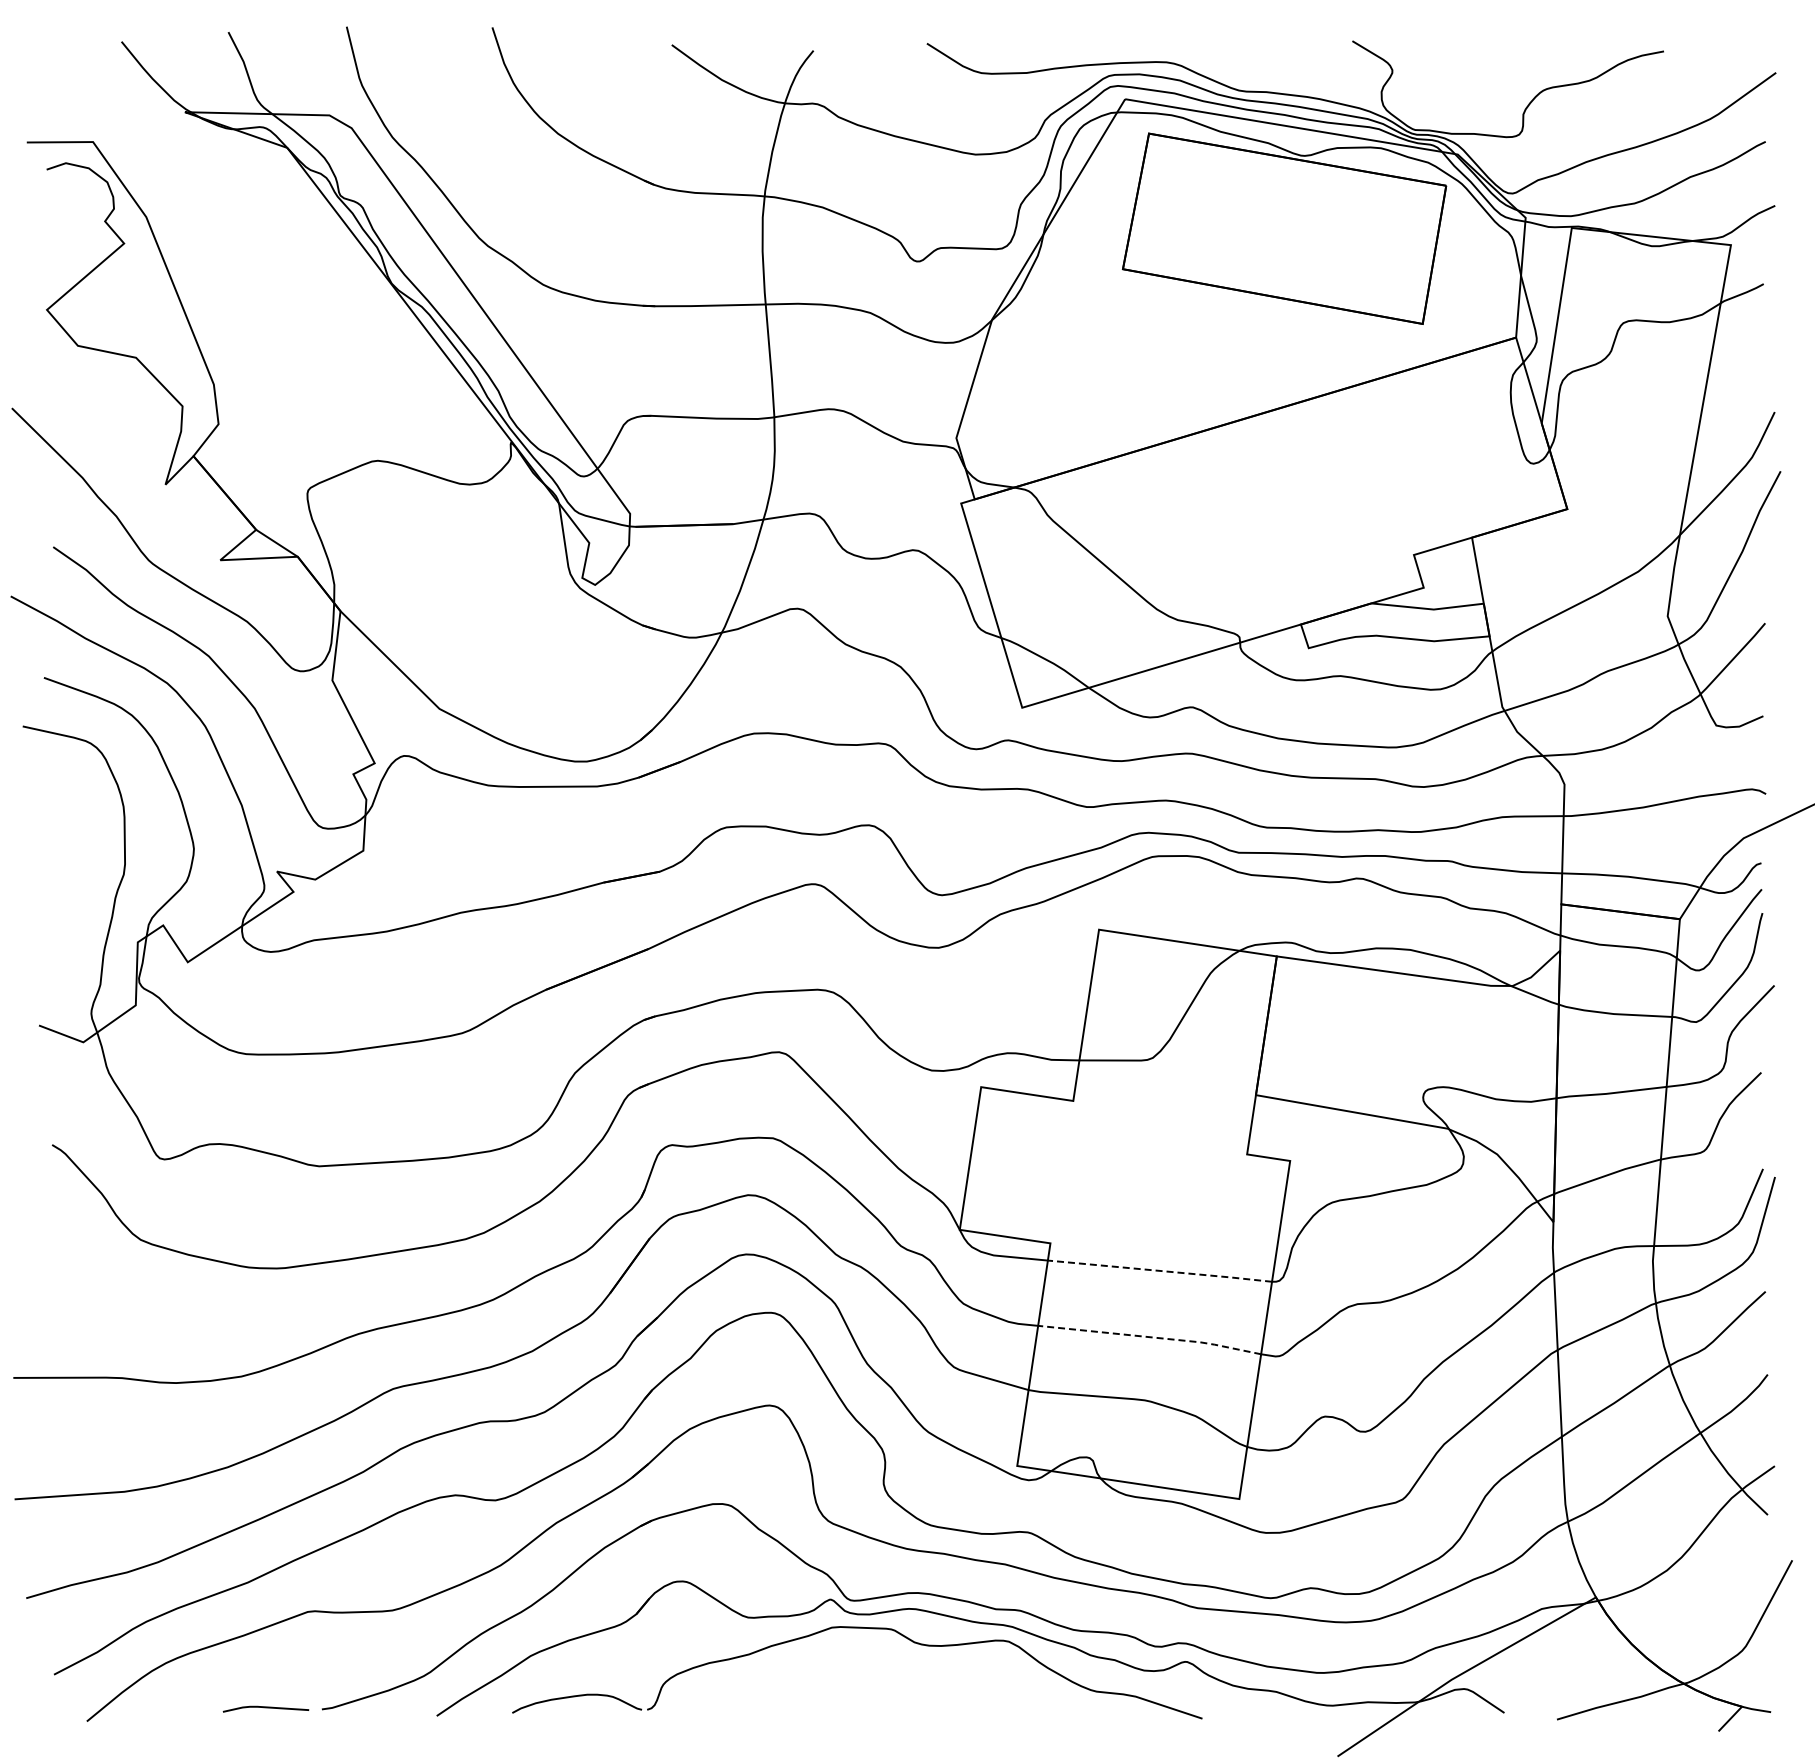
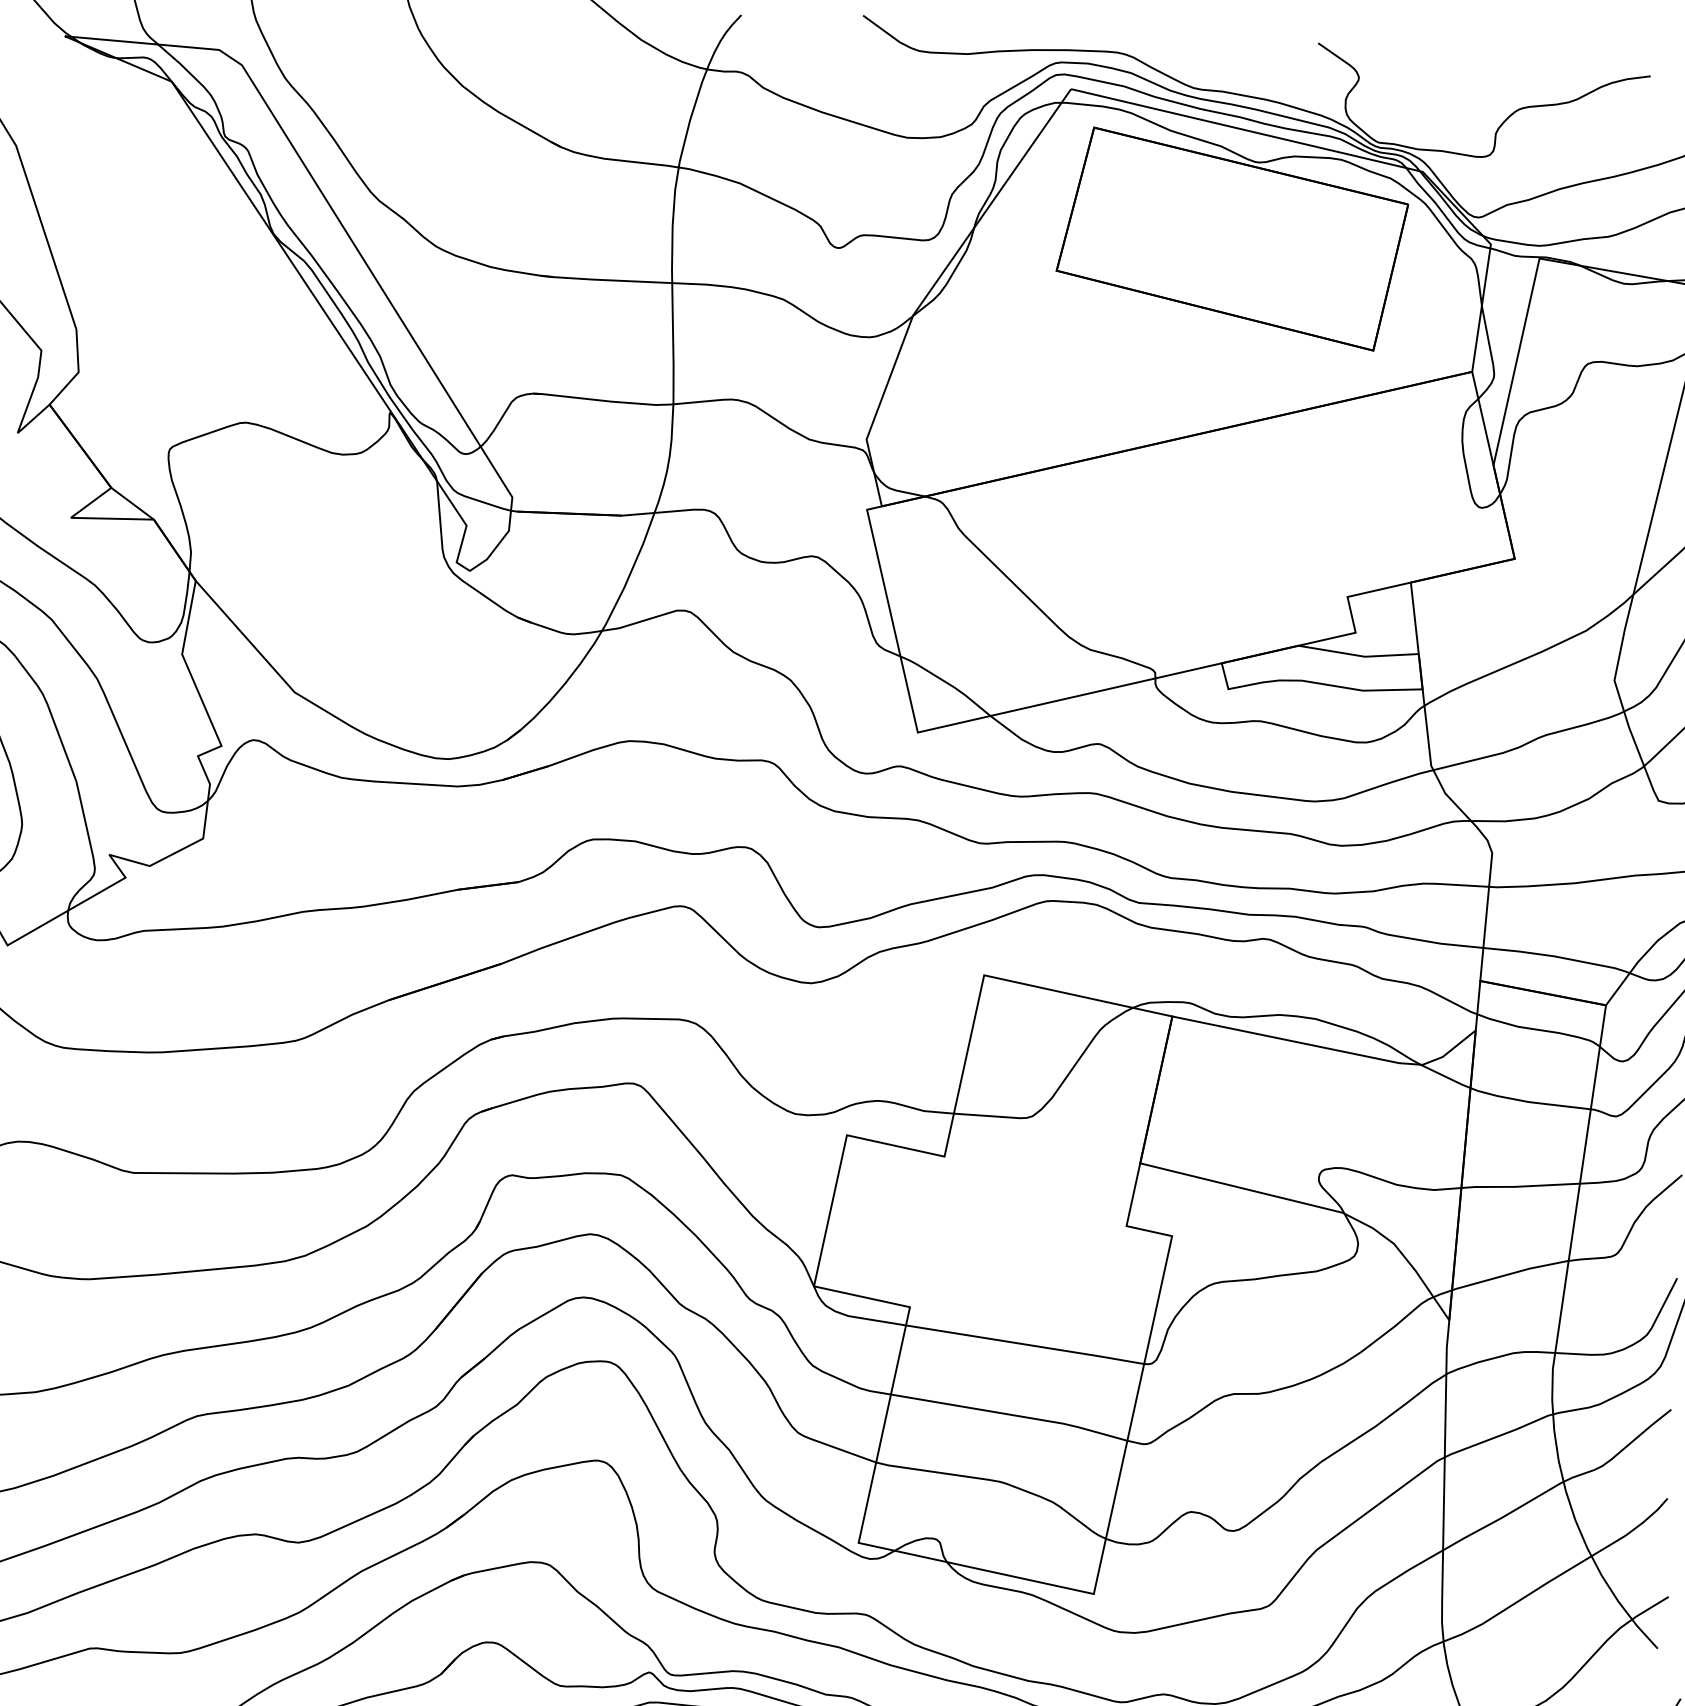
line: (1160, 1270) -> (1025, 1344), dashed -> solid
line: (1151, 1337) -> (1011, 1415), dashed -> solid

